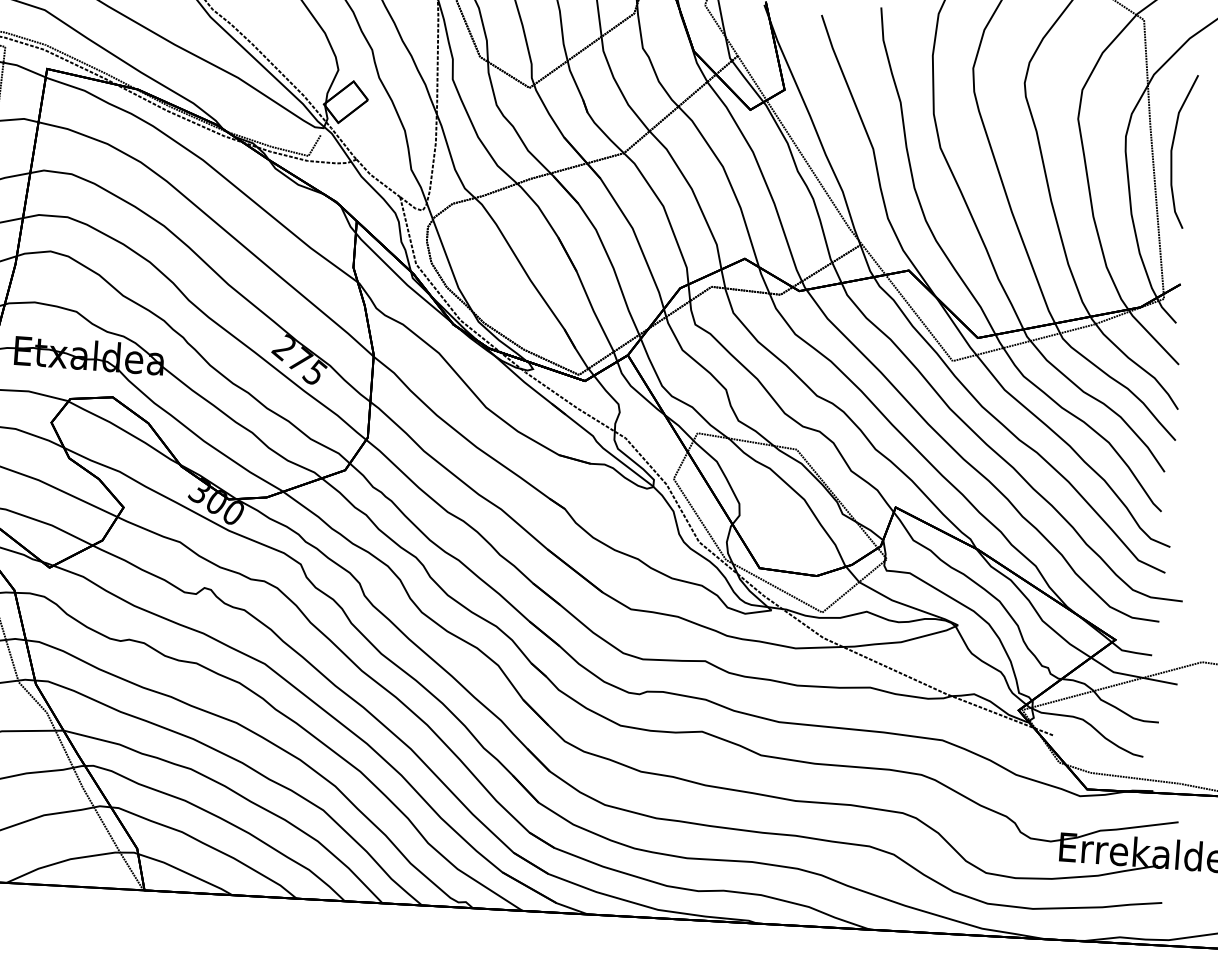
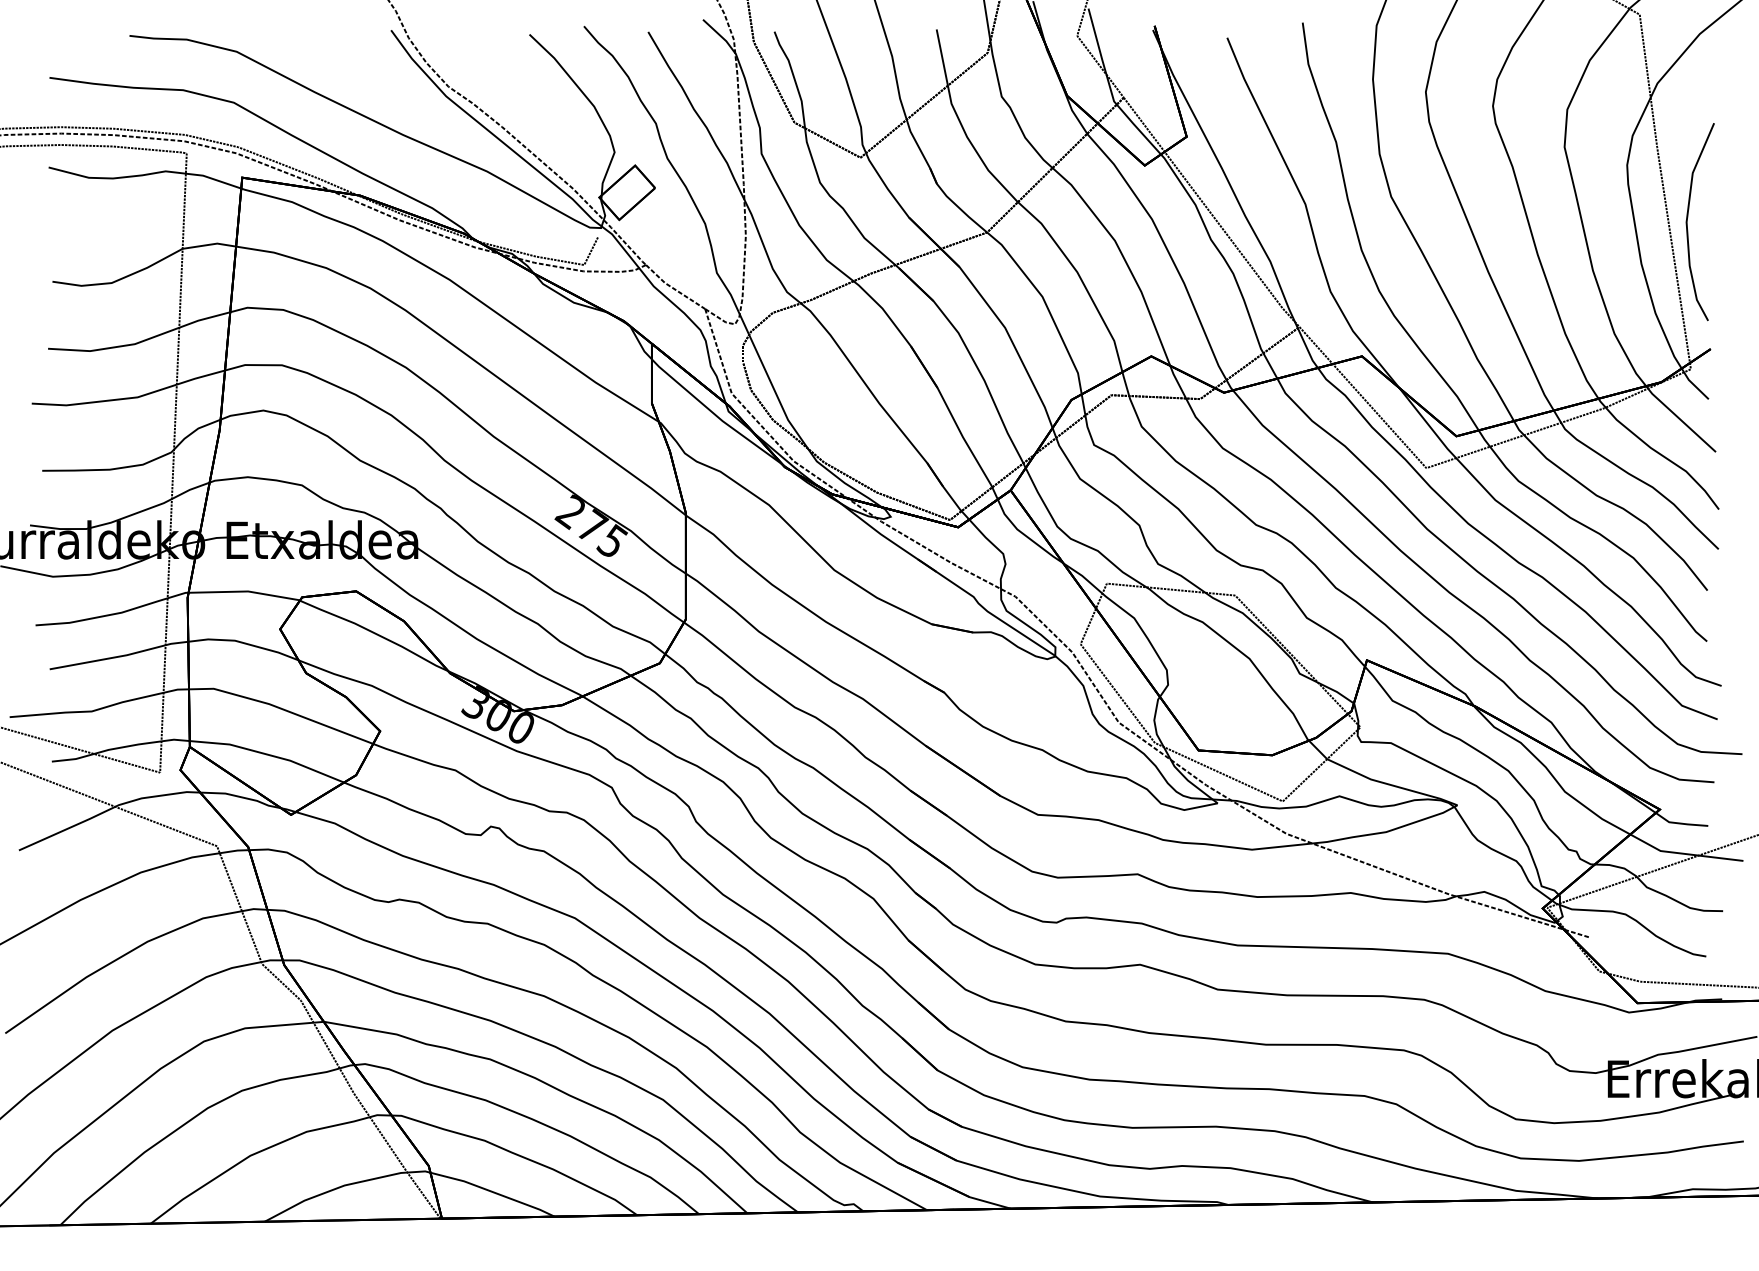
part: (1172, 151) -> (1687, 222), moved

